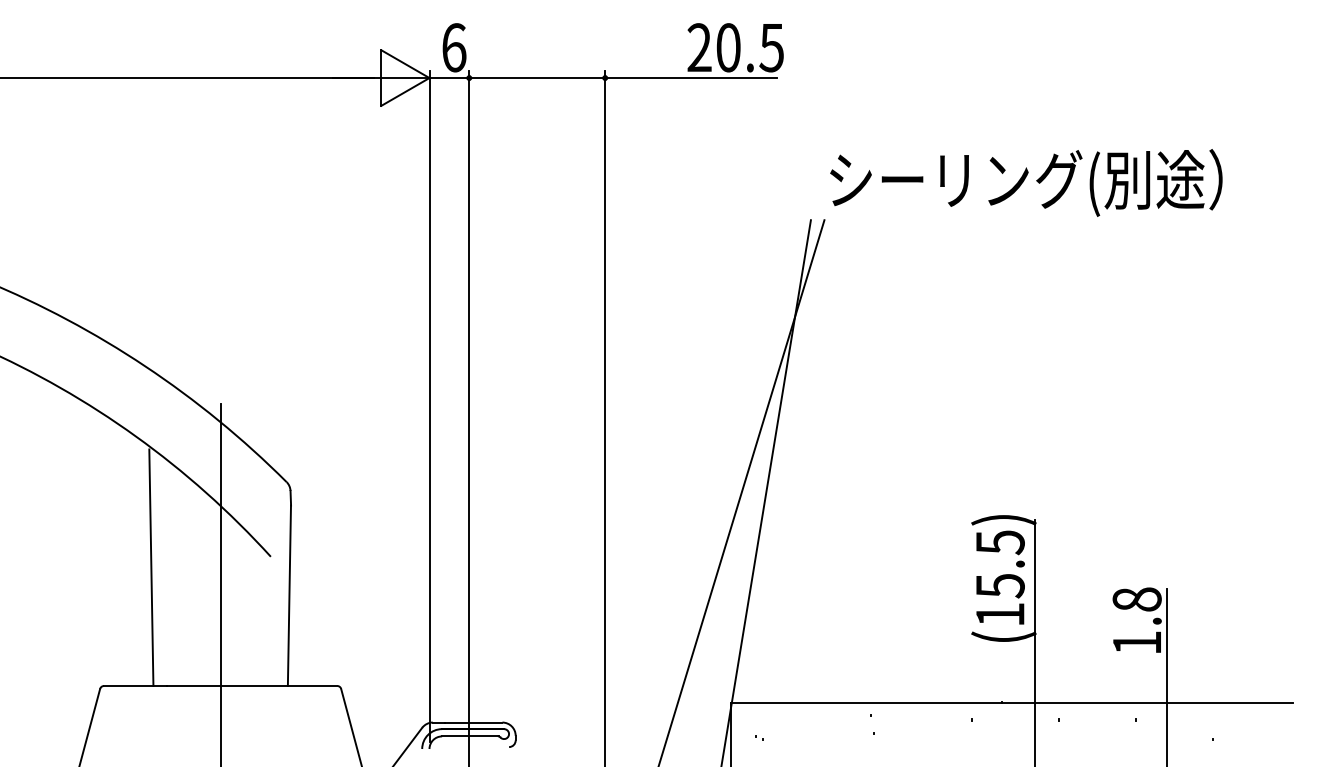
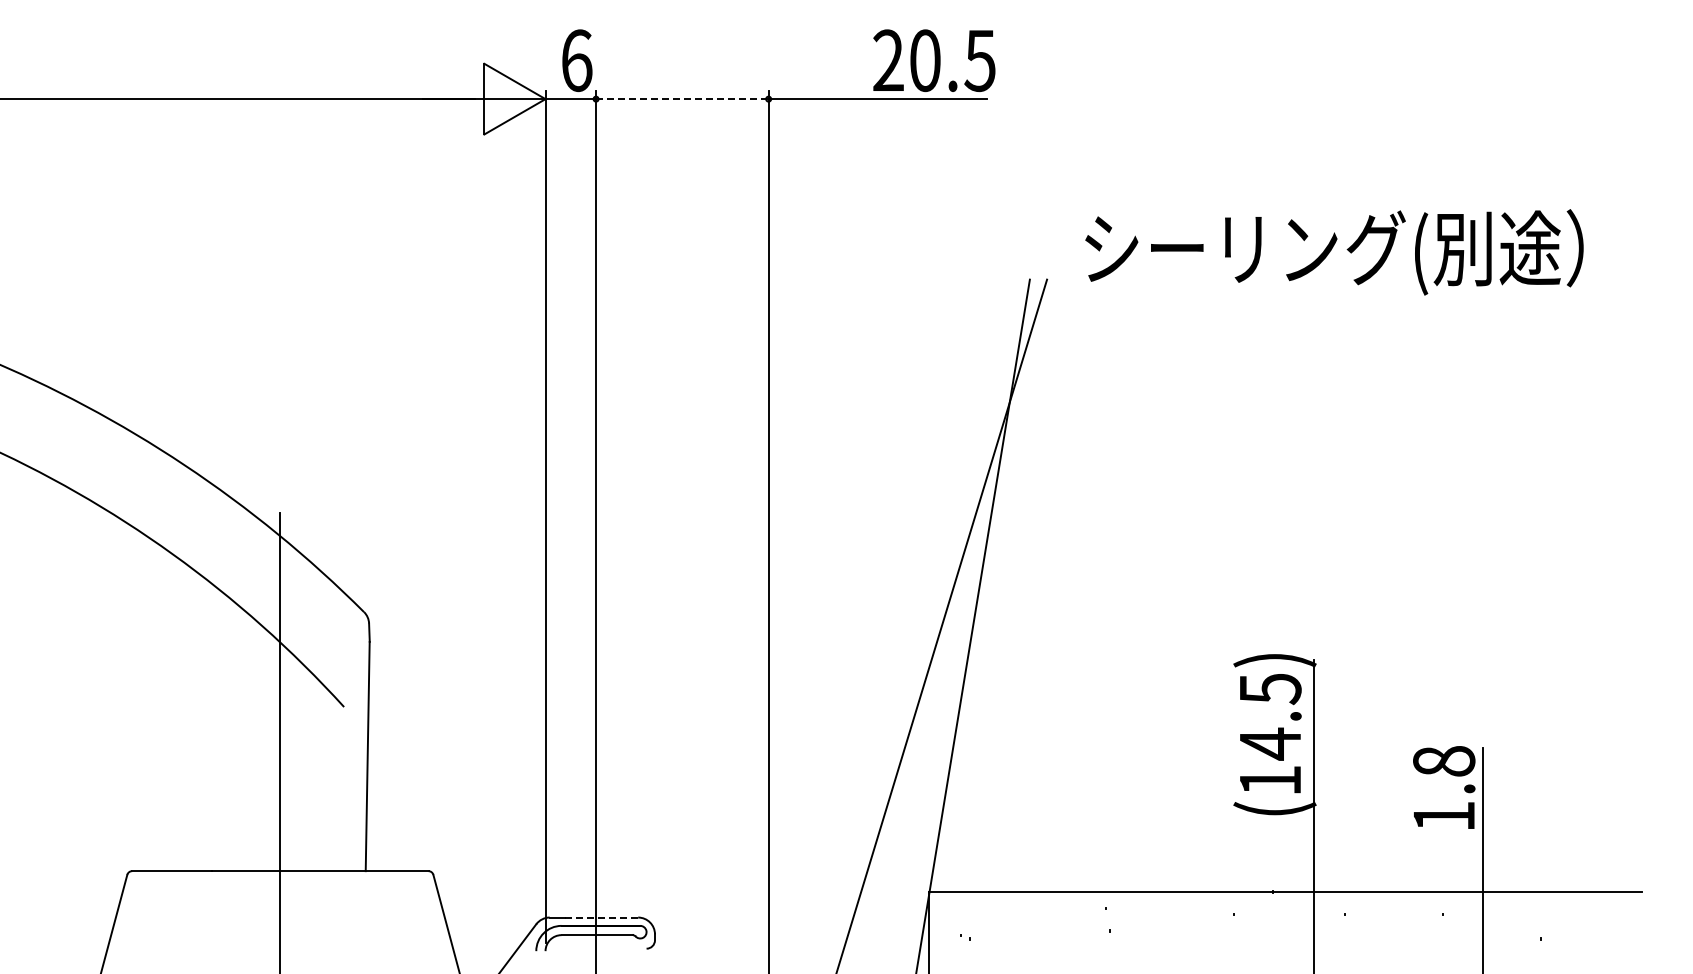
line: (537, 78) -> (682, 99), solid -> dashed
text: (1026, 183) -> (1334, 252), moved
line: (150, 567) -> (191, 720), removed
text: (1000, 585) -> (1270, 743), (15.5) -> (14.5)
line: (473, 722) -> (601, 917), solid -> dashed

